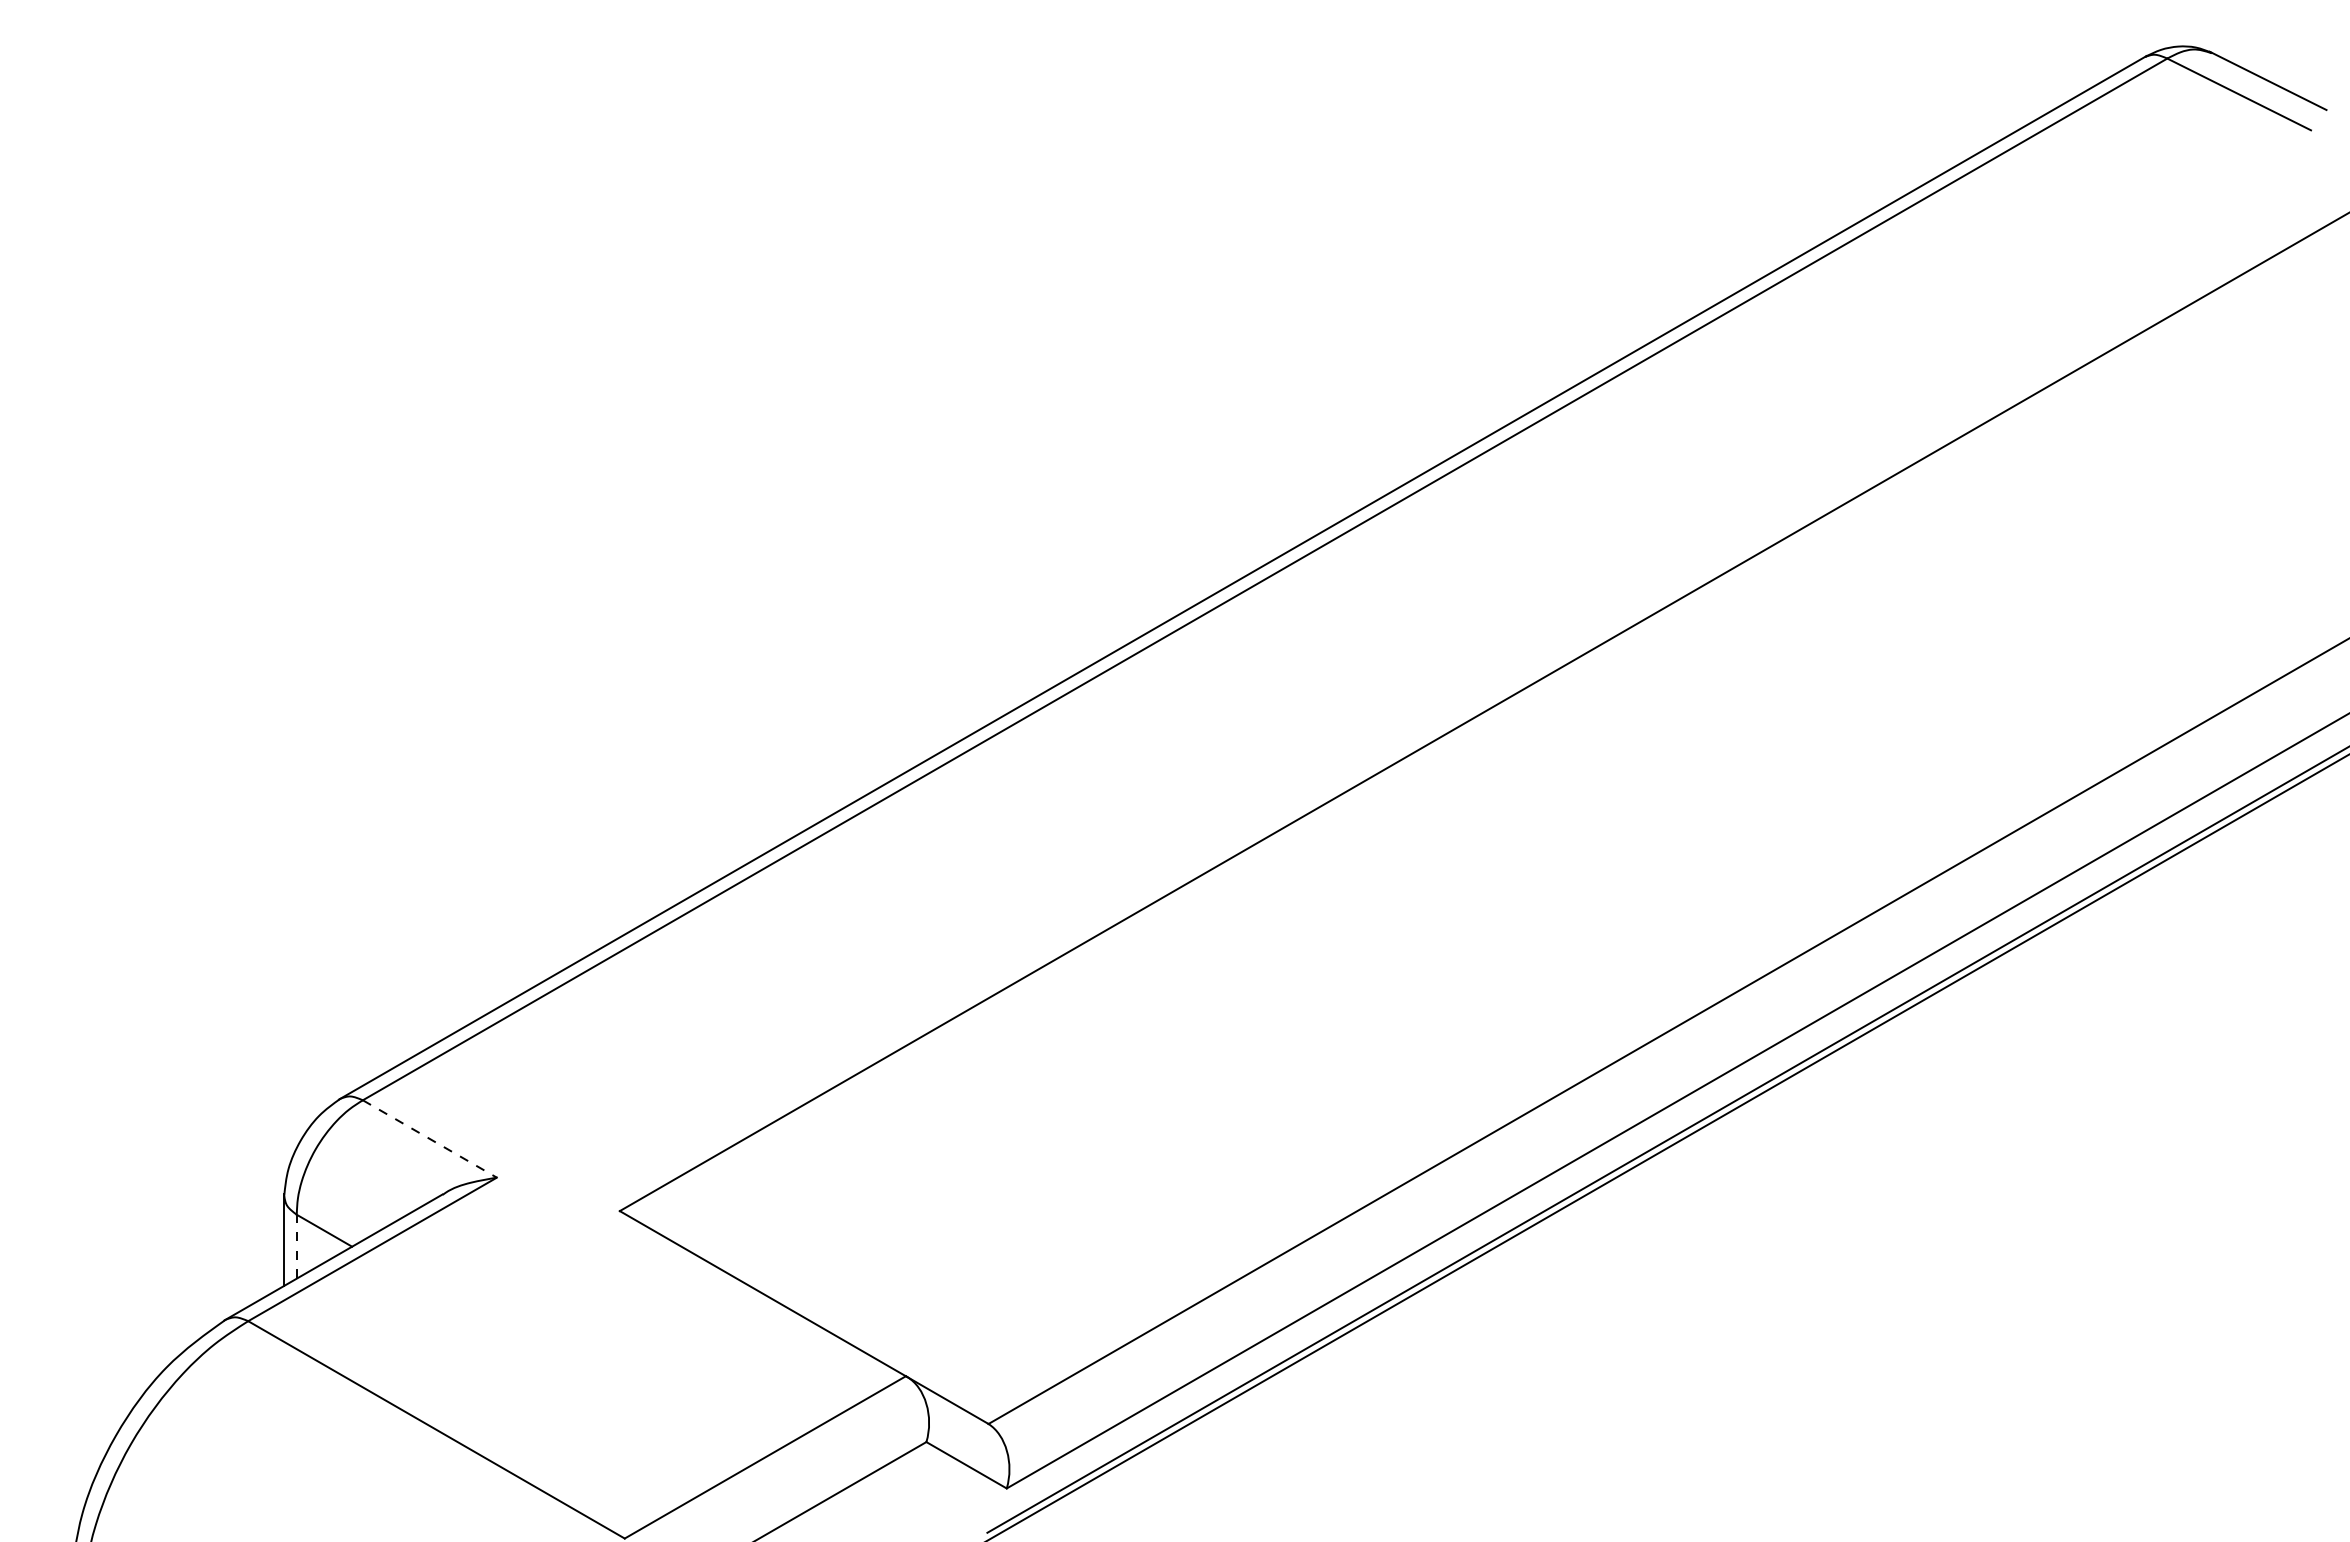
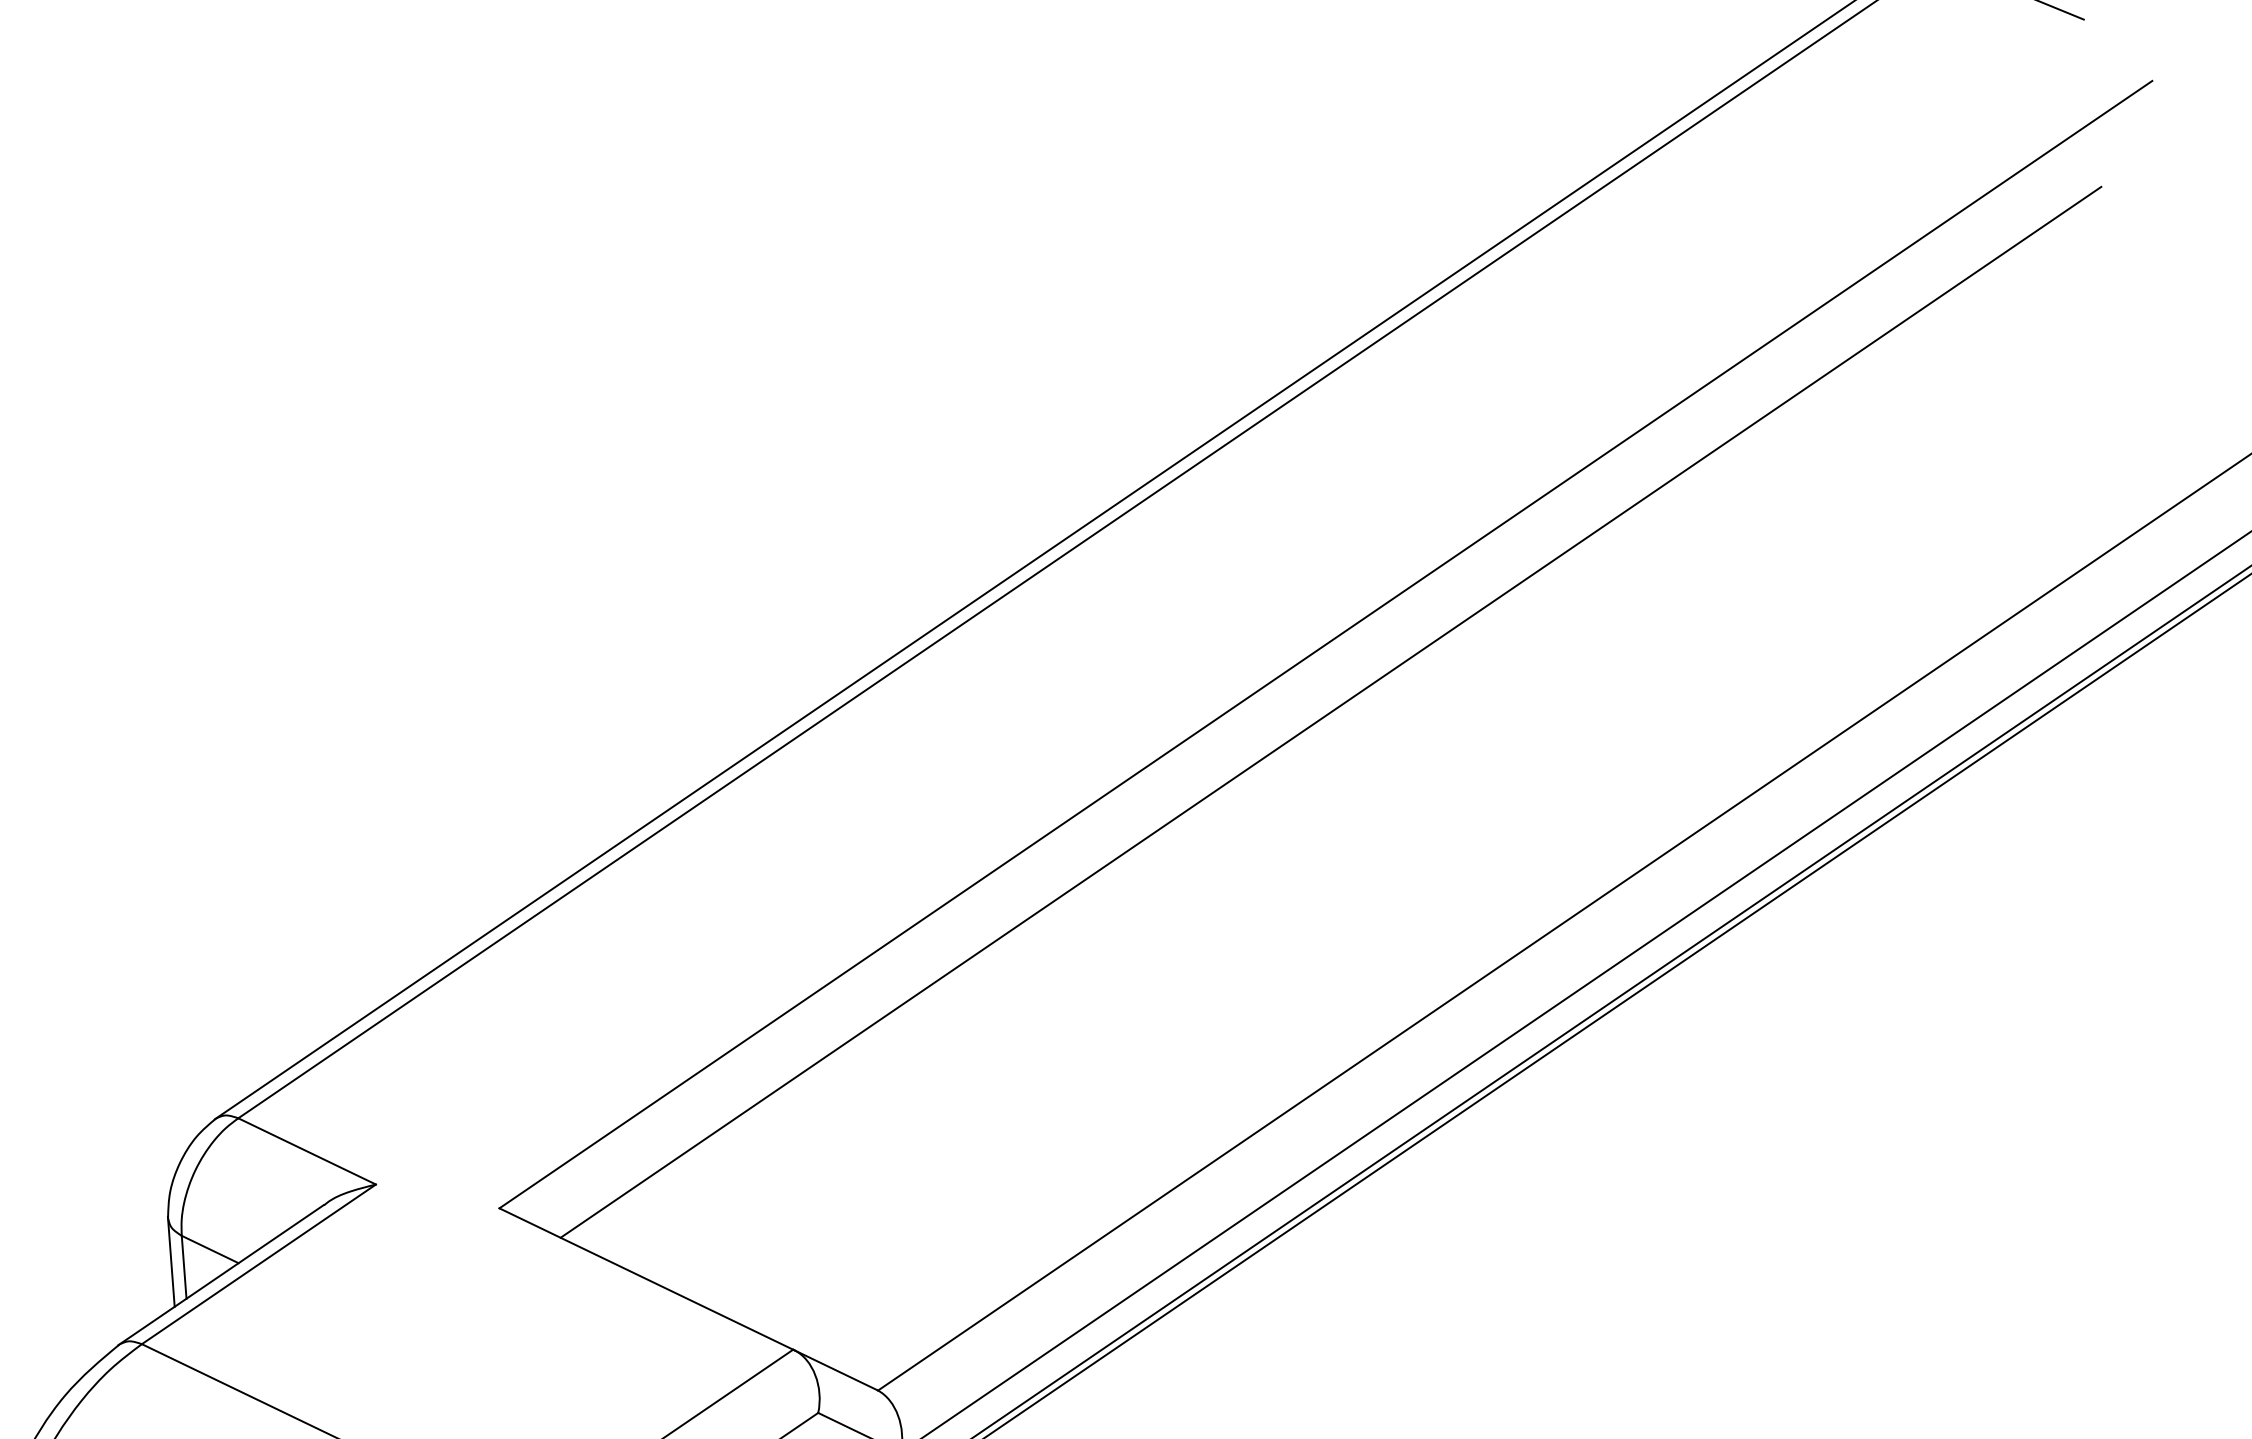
line: (1497, 772) -> (1330, 711), added
line: (430, 1139) -> (307, 1151), dashed -> solid
line: (296, 1246) -> (183, 1267), dashed -> solid

